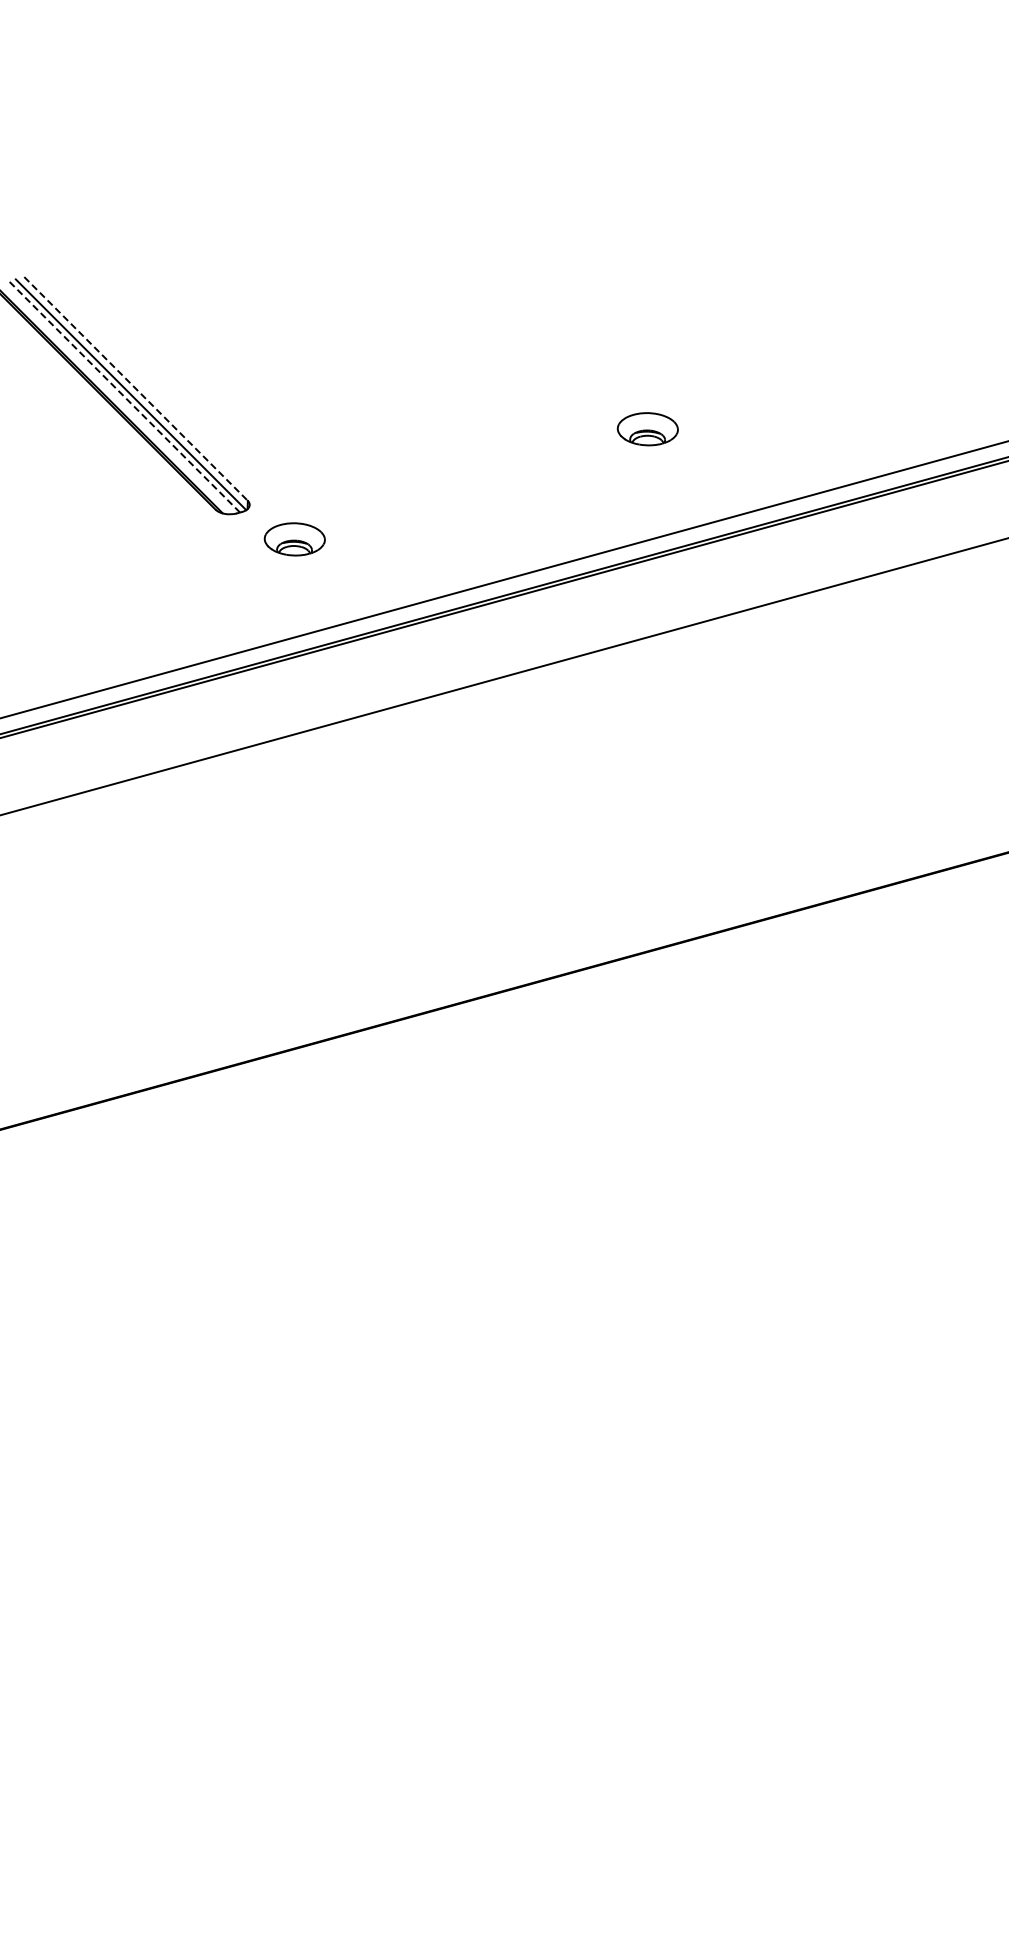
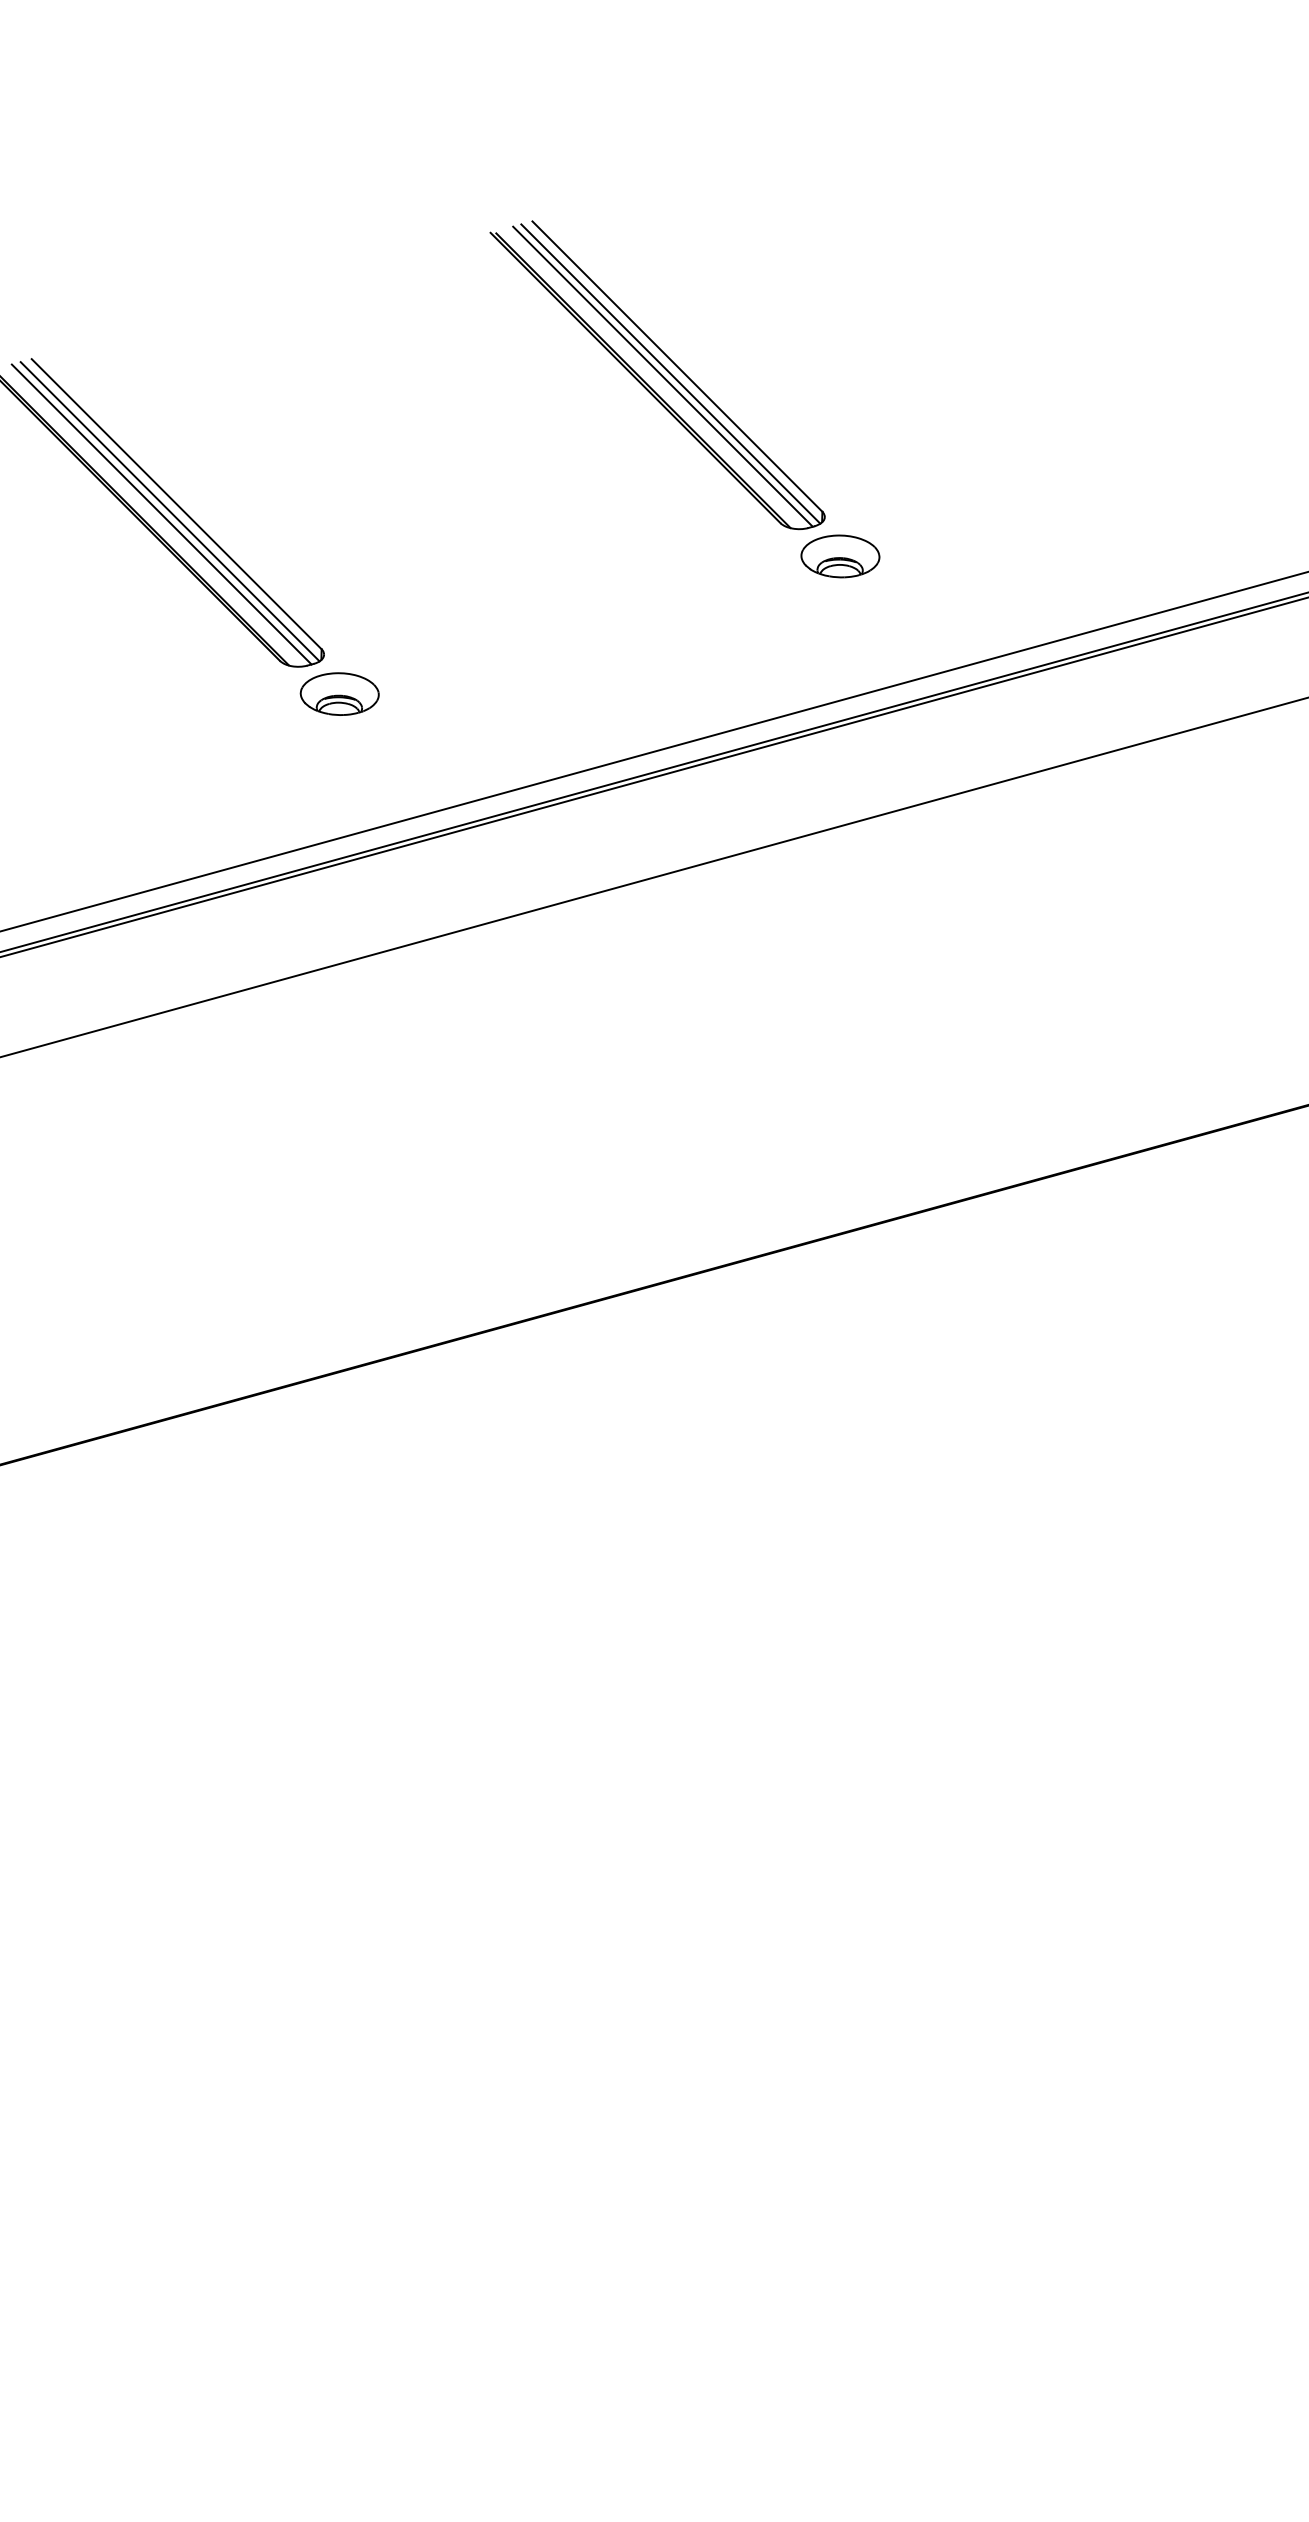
part: (506, 289) -> (657, 375), added
line: (136, 389) -> (177, 504), dashed -> solid
line: (124, 396) -> (161, 513), dashed -> solid
part: (294, 539) -> (339, 694), moved

